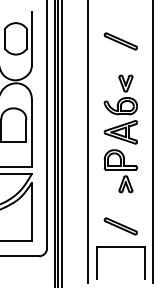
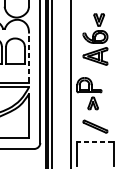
line: (32, 134) -> (29, 58), solid -> dashed
part: (120, 171) -> (89, 93), moved
line: (120, 246) -> (95, 141), solid -> dashed

